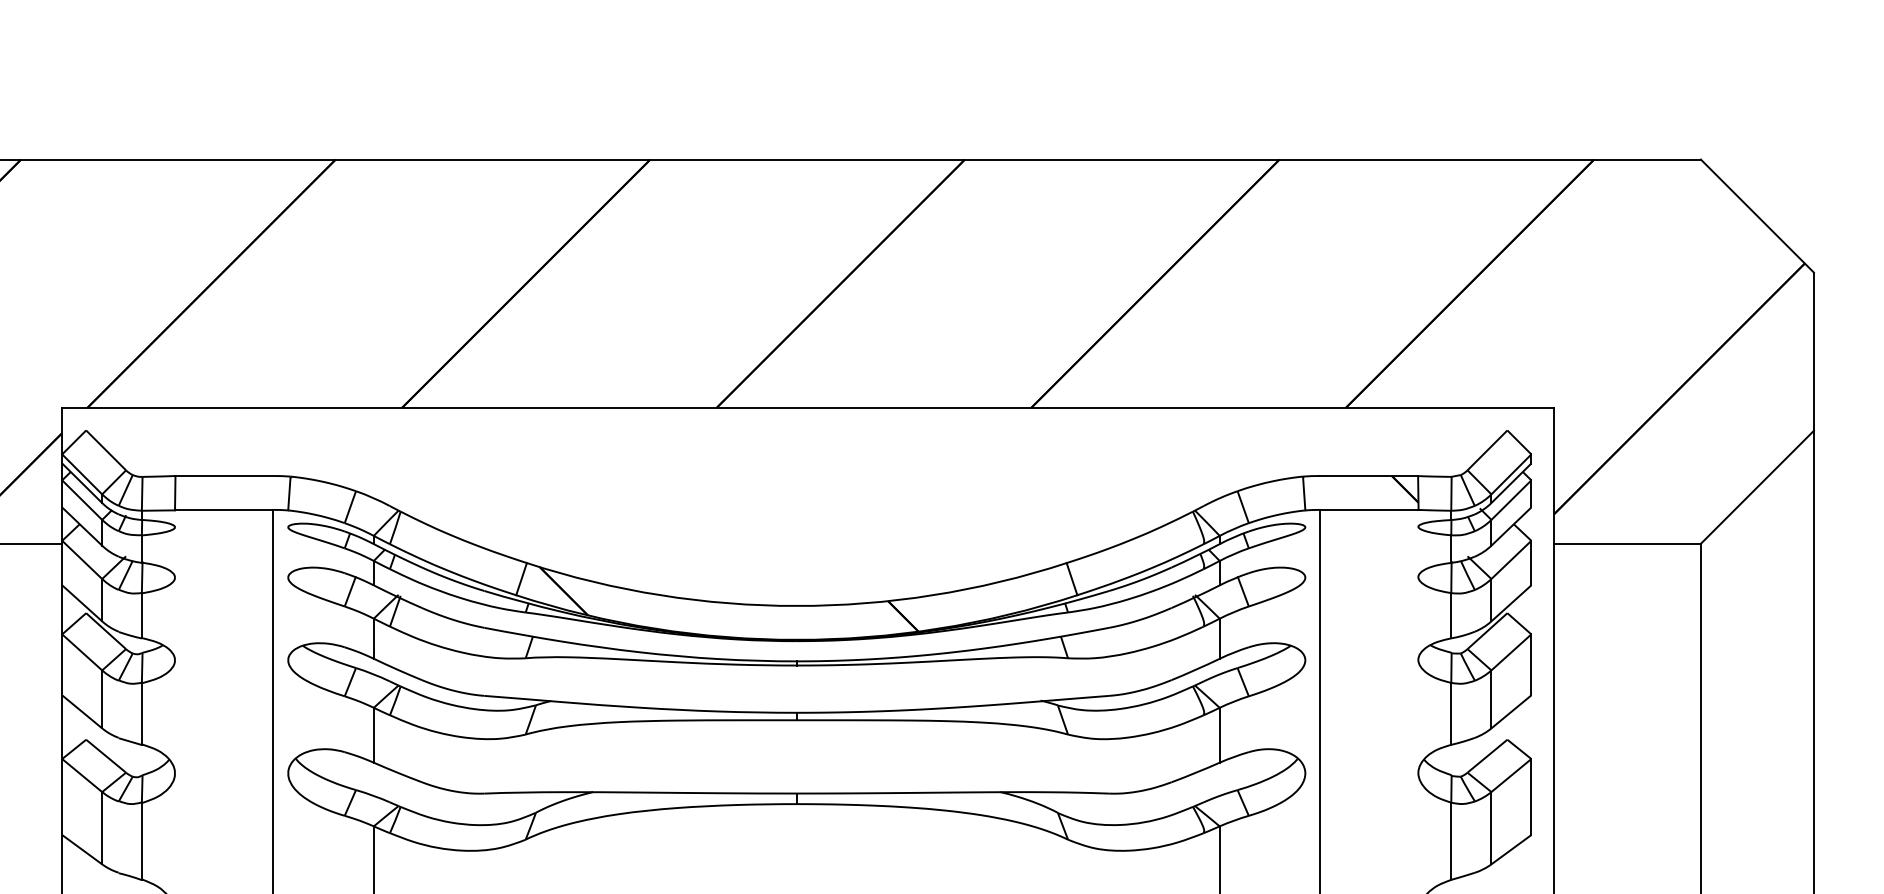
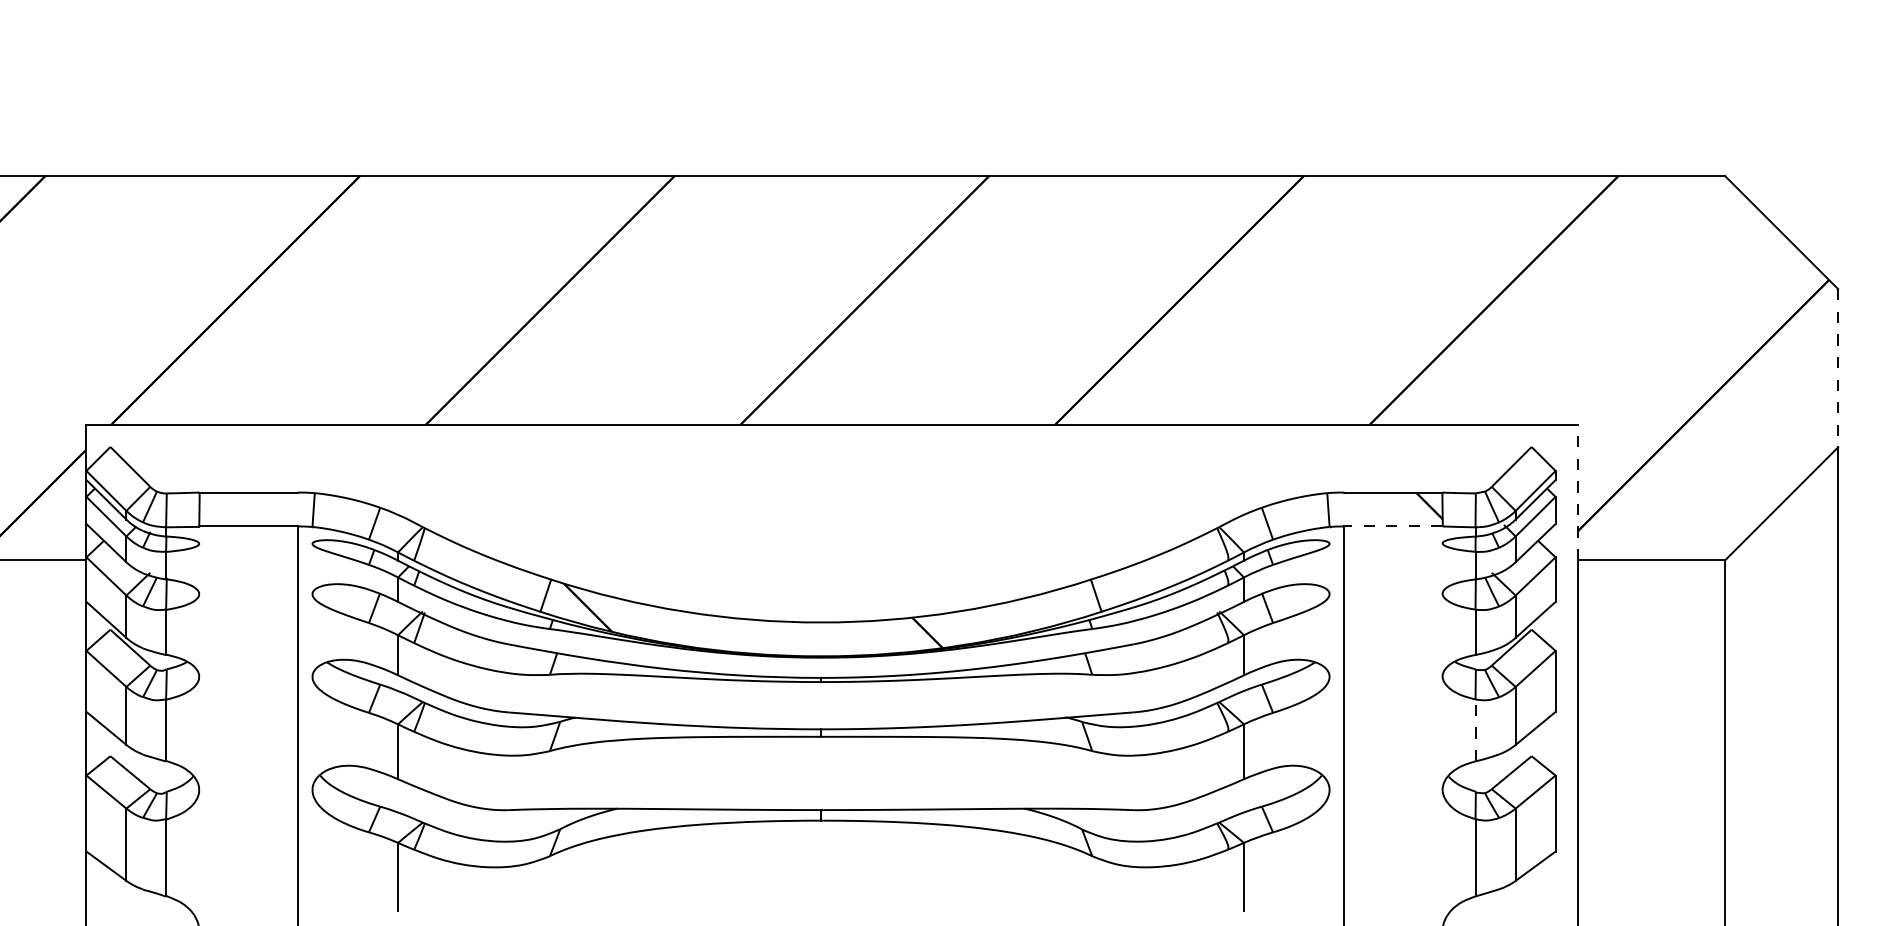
line: (1814, 351) -> (1838, 368), solid -> dashed
line: (1554, 475) -> (1578, 492), solid -> dashed
line: (1369, 509) -> (1393, 526), solid -> dashed
line: (1451, 713) -> (1475, 730), solid -> dashed

